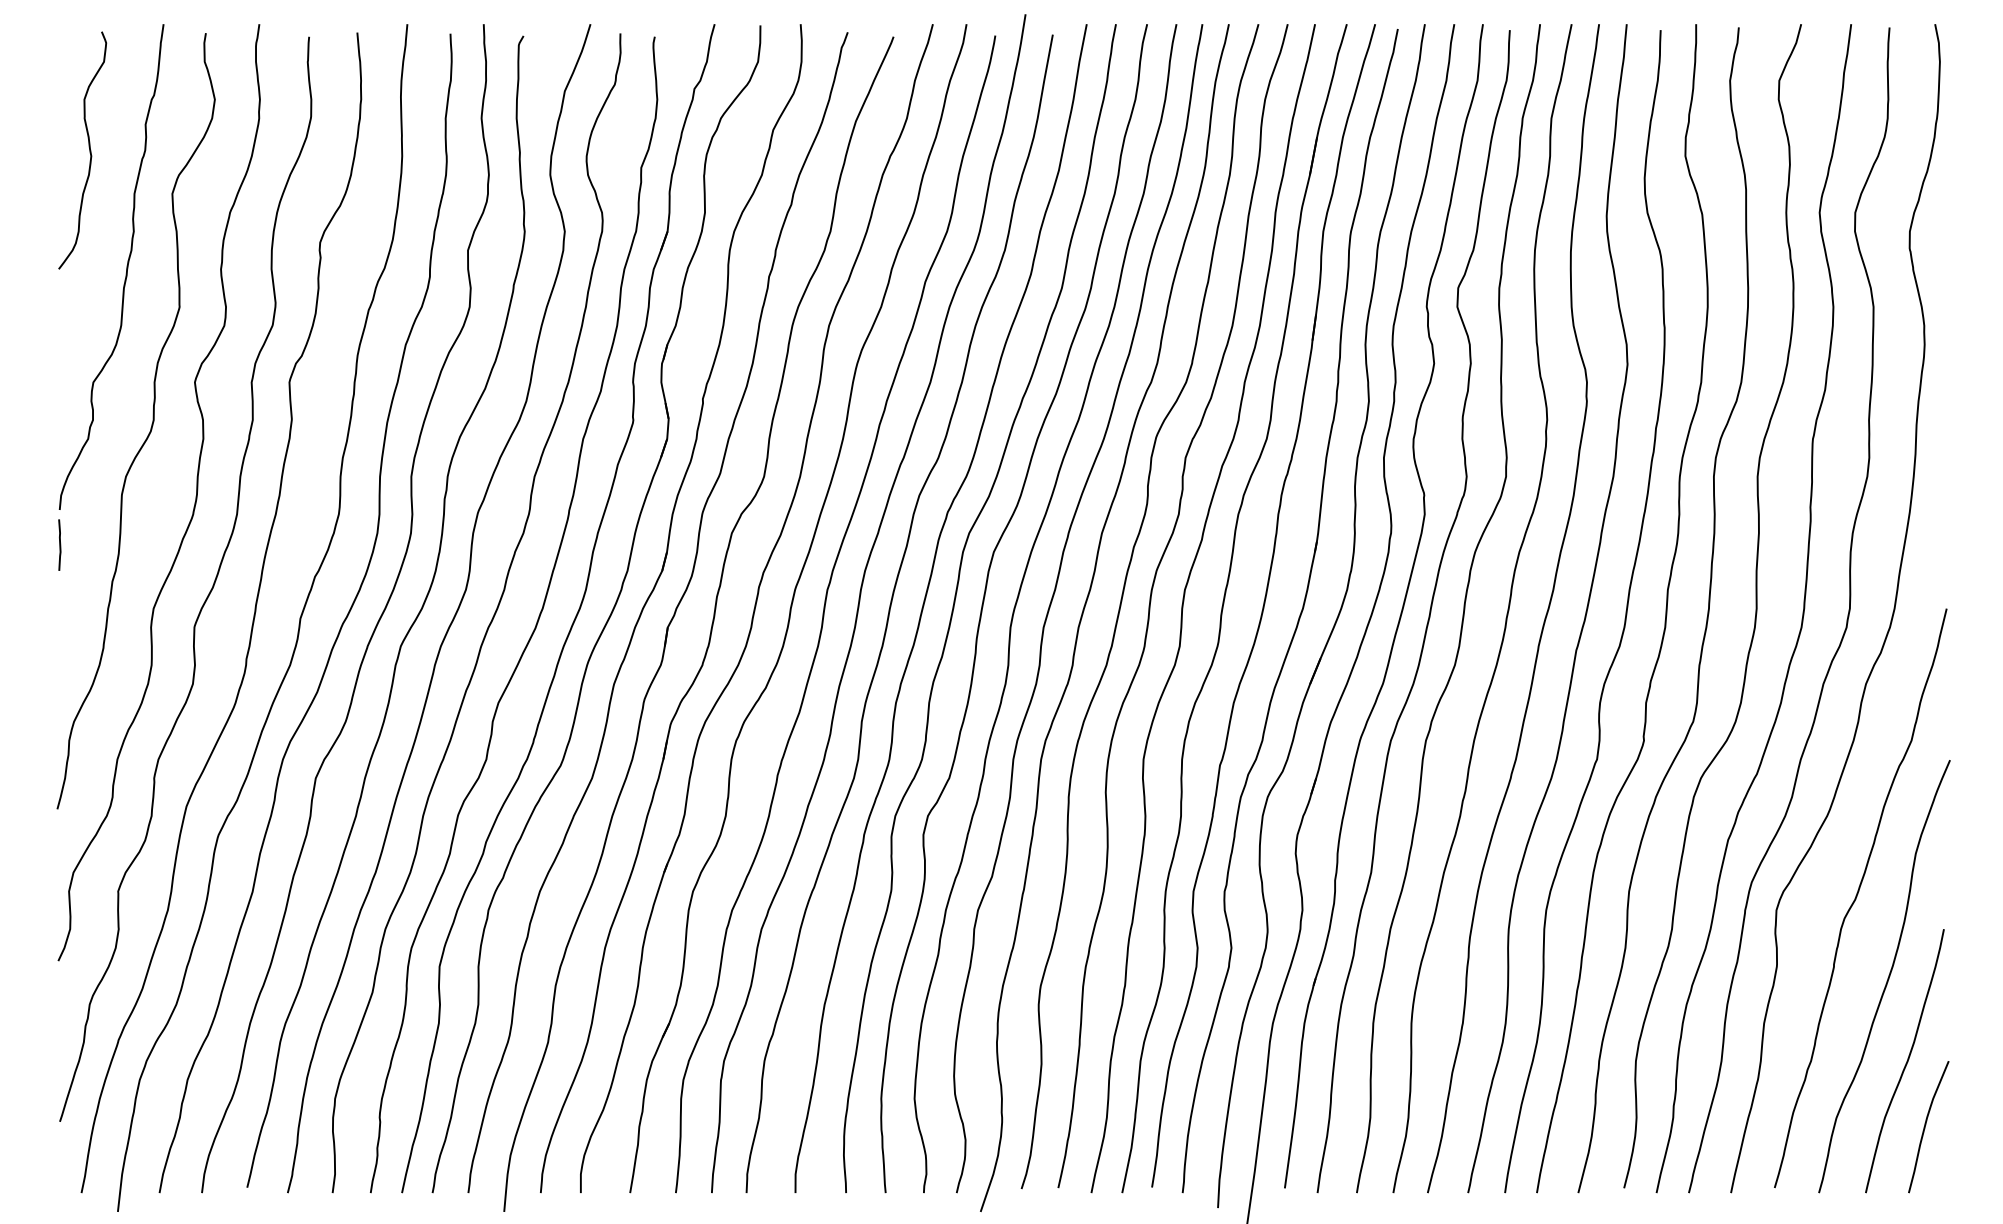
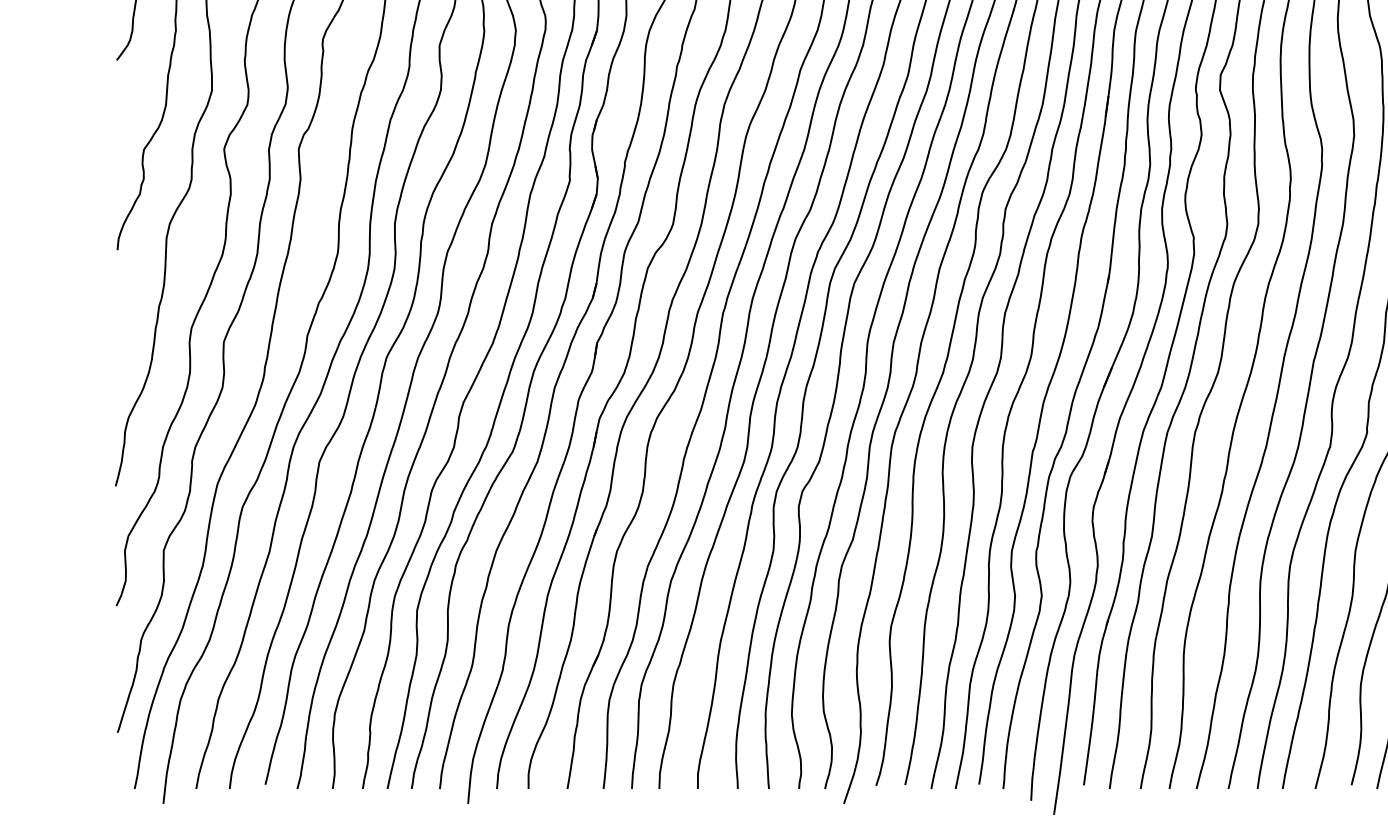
line: (59, 544) -> (117, 277), removed

